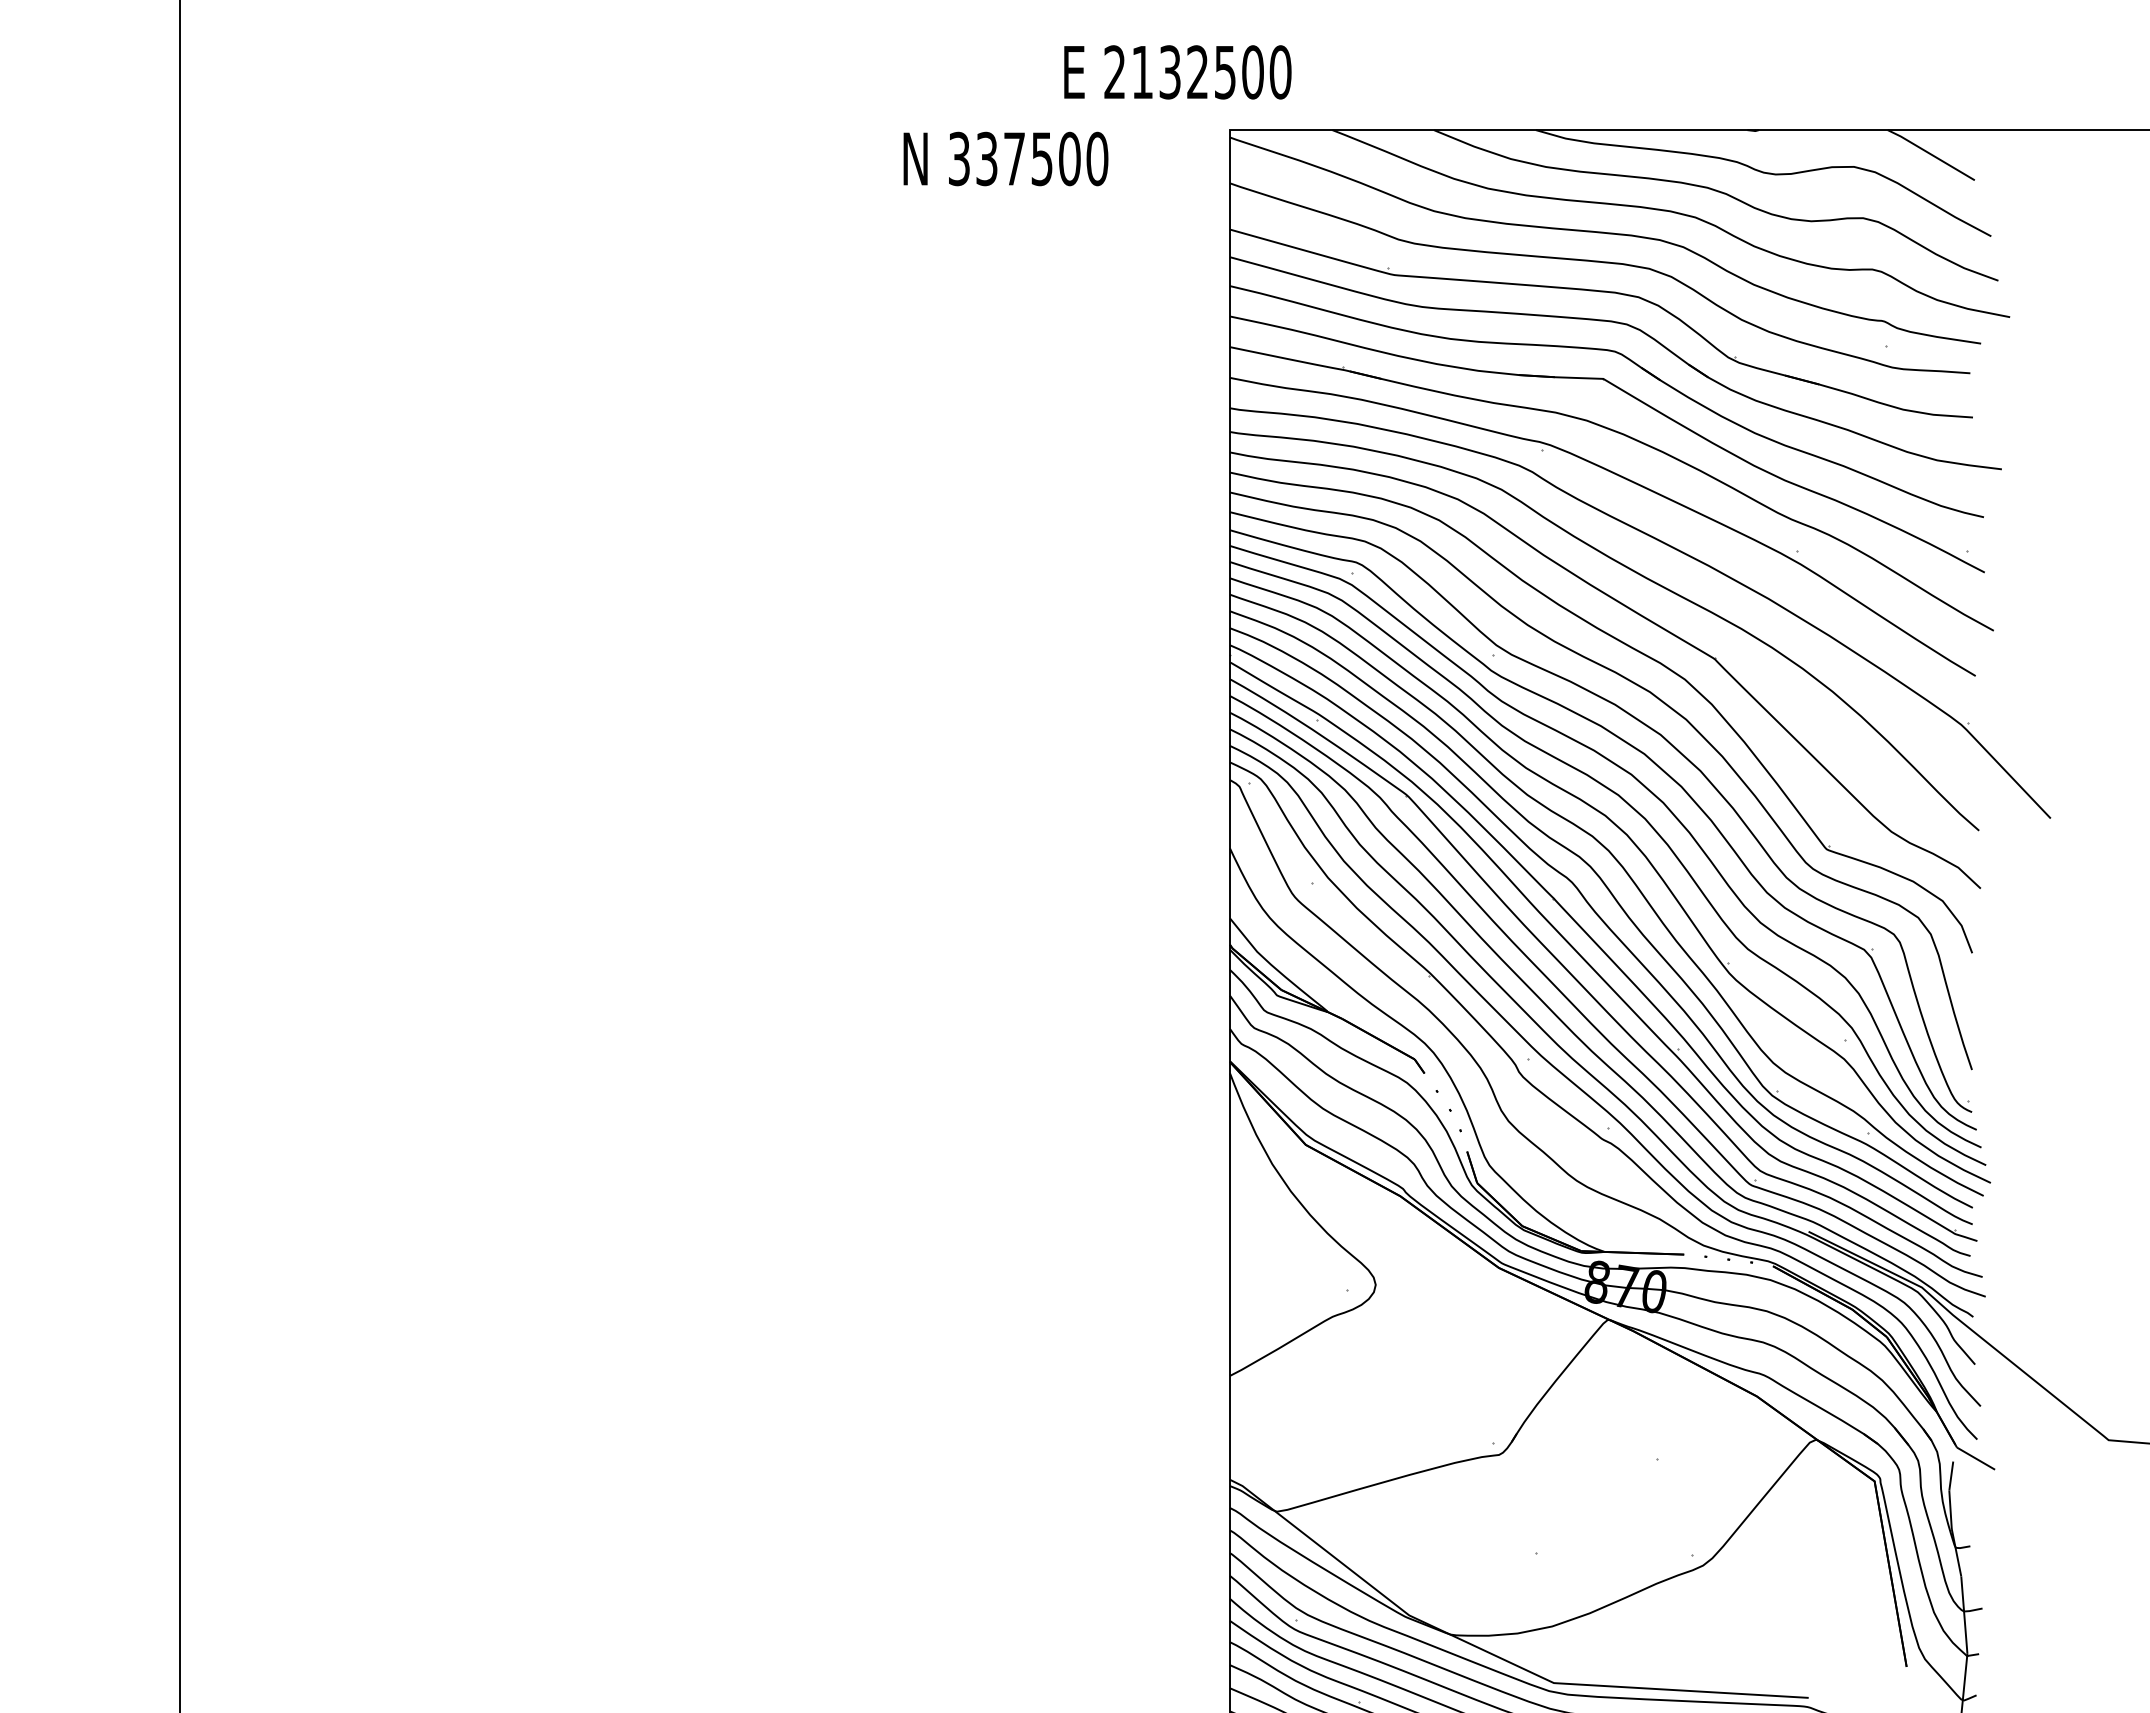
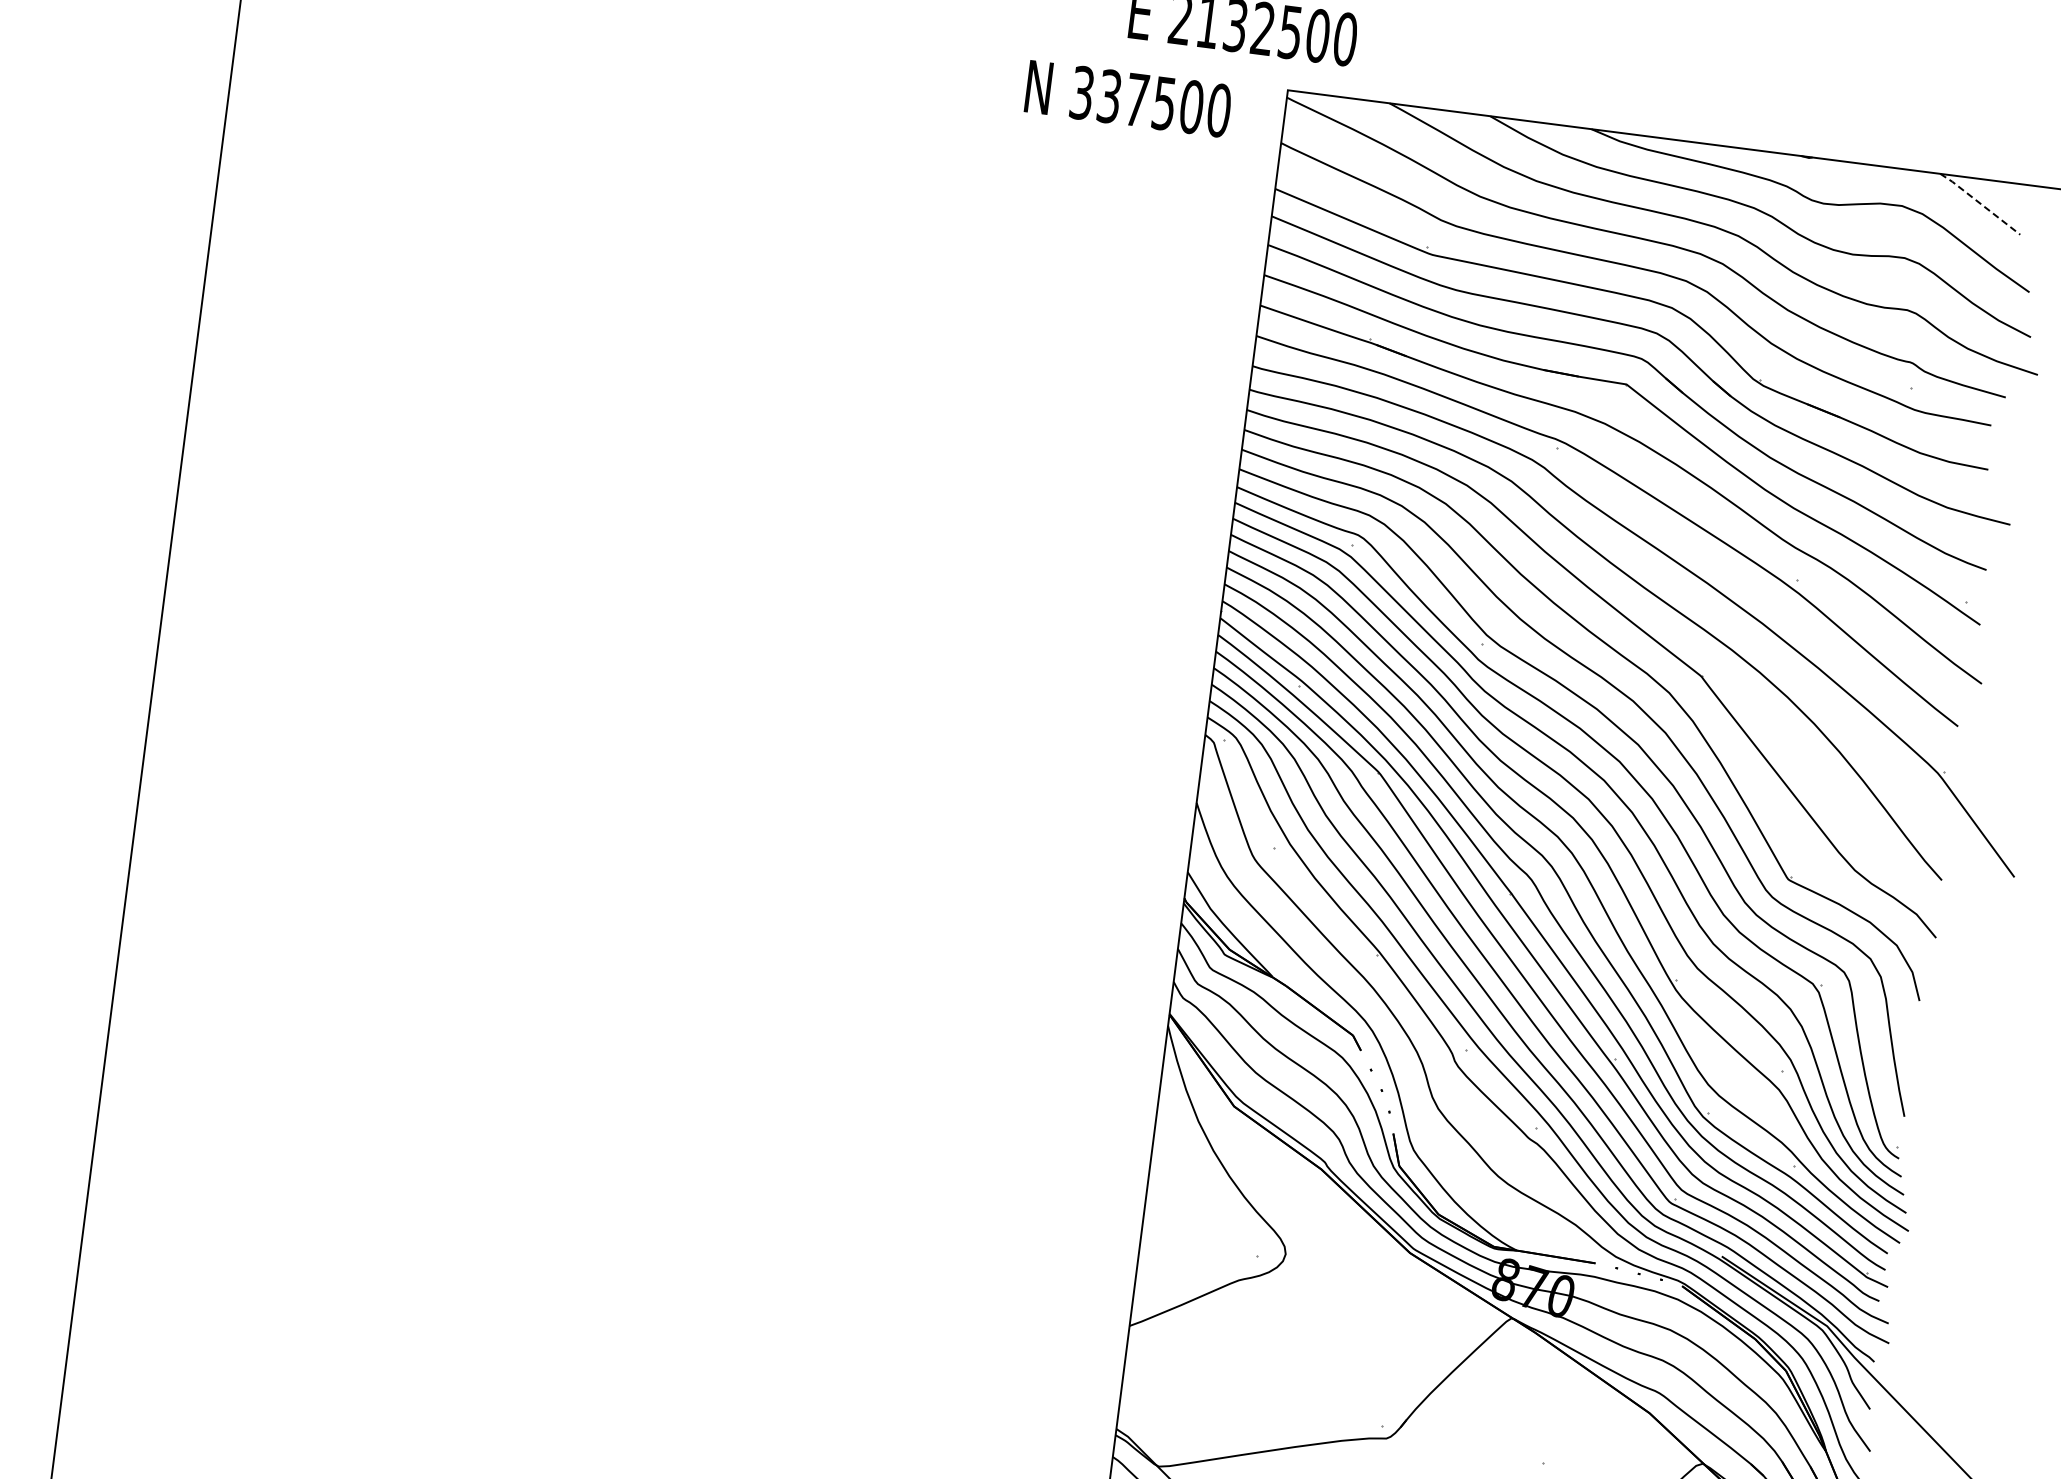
line: (1930, 154) -> (1979, 203), solid -> dashed
text: (1005, 158) -> (1128, 98), moved

